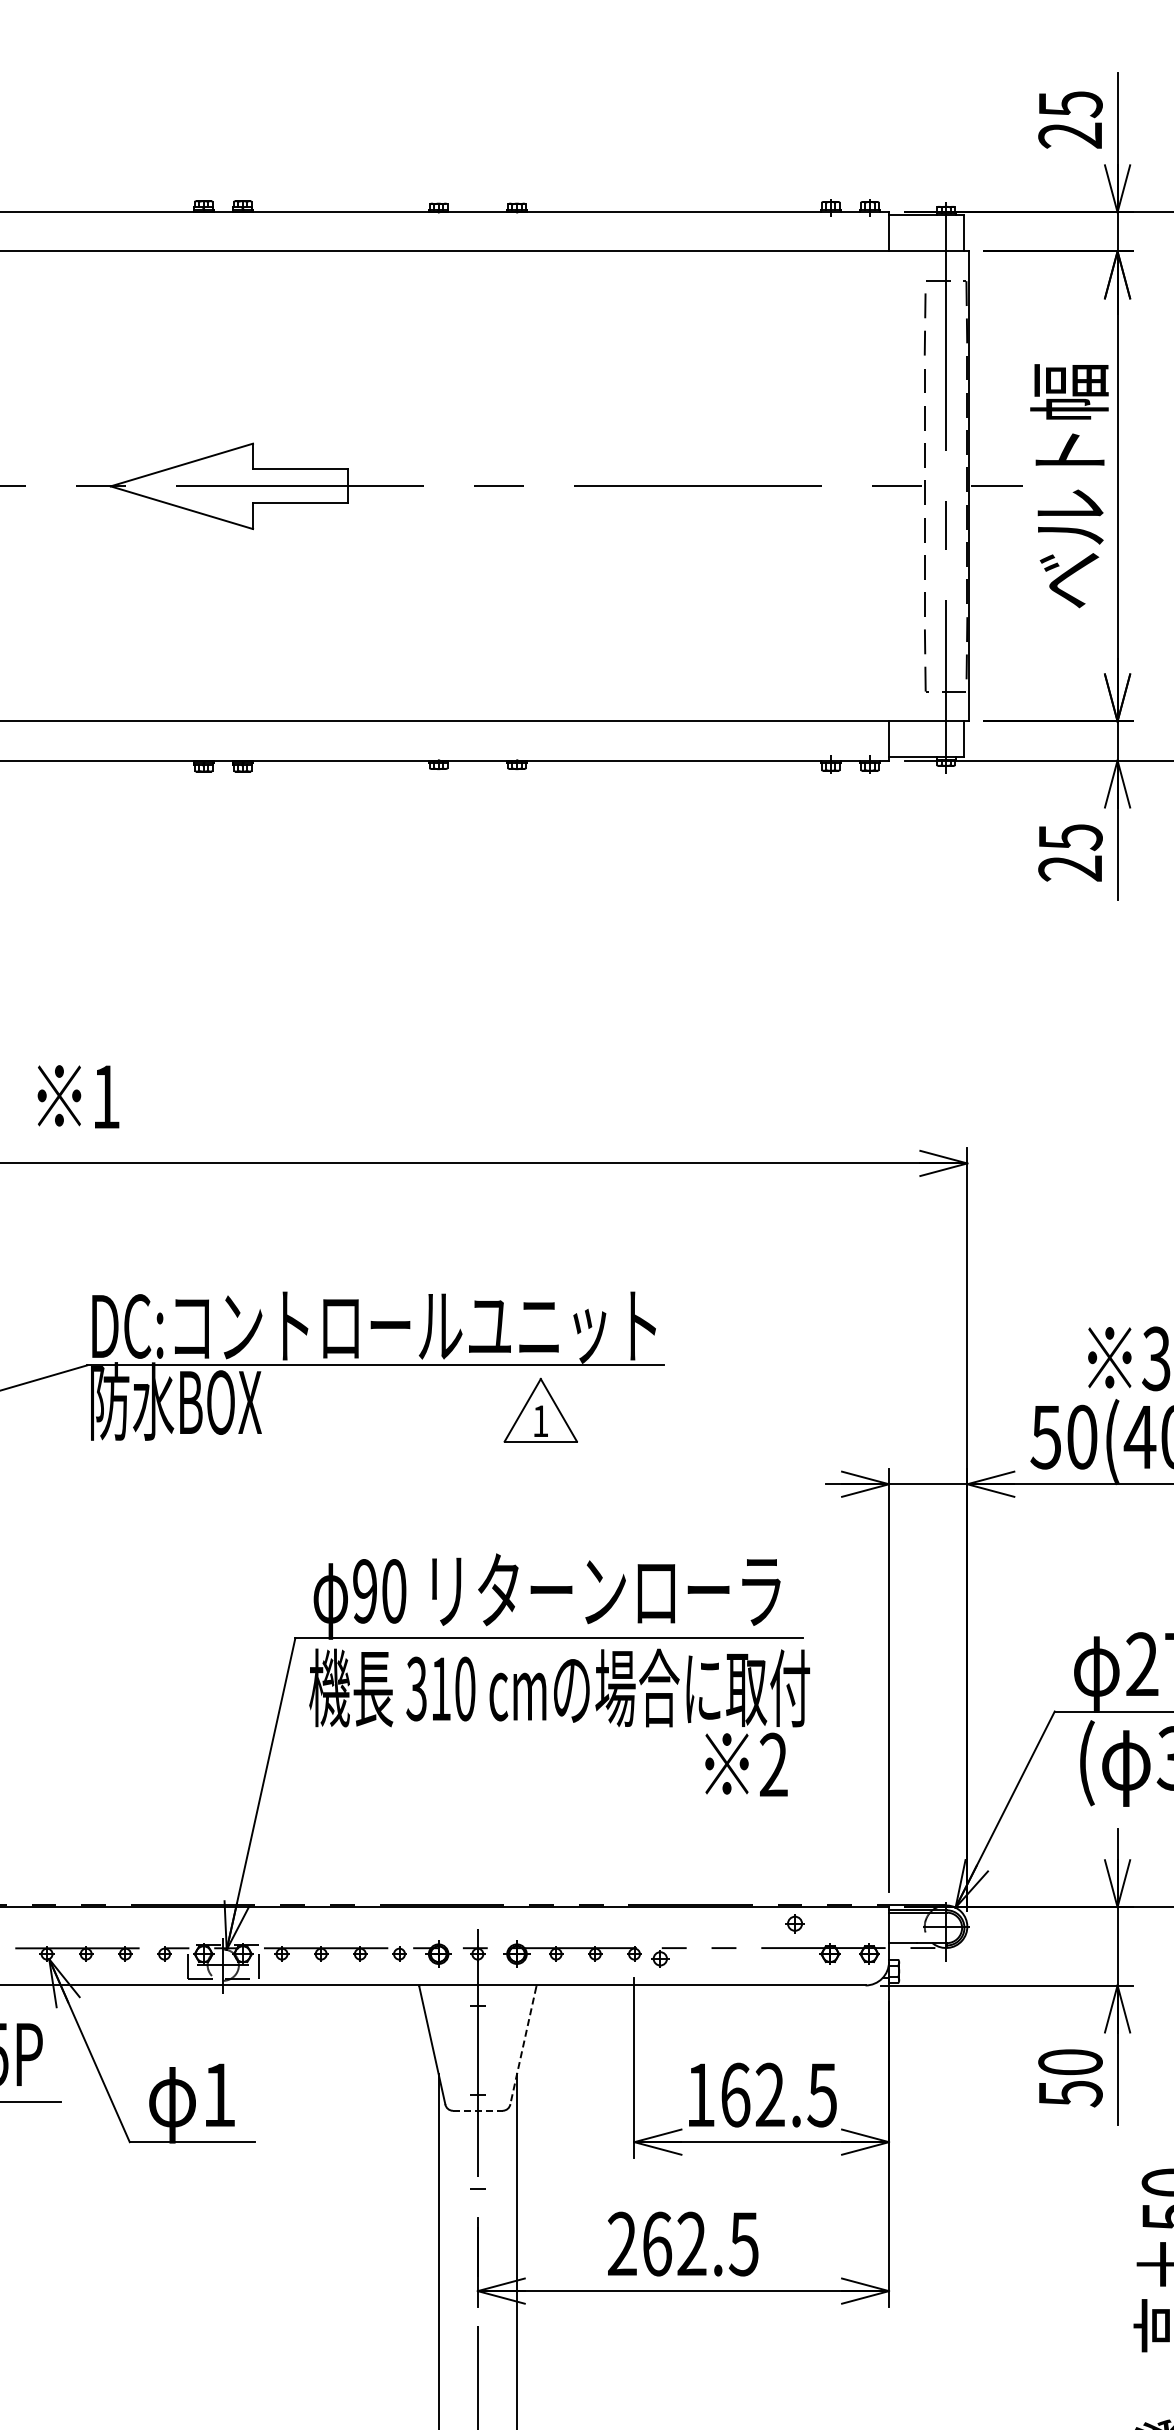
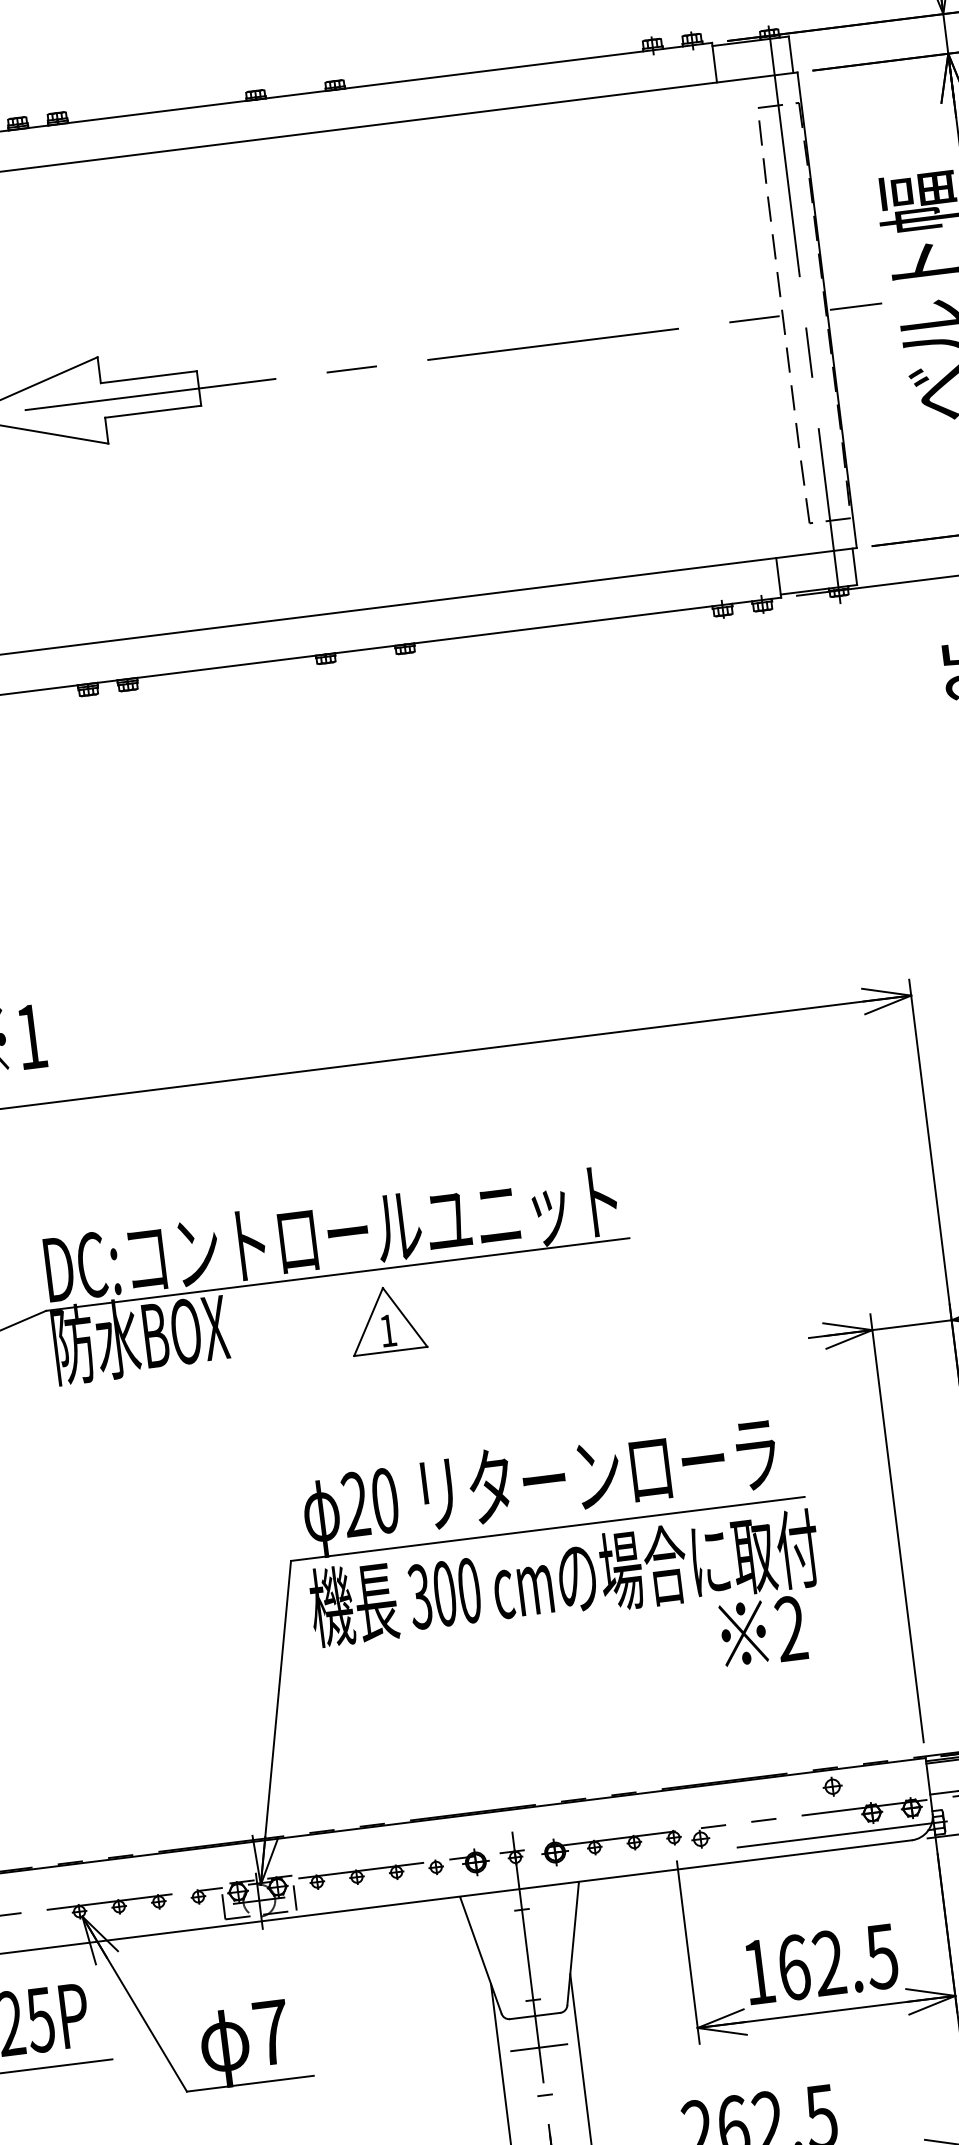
part: (540, 1409) -> (386, 1318), moved
text: (365, 1591) -> (356, 1504), 90 -> 20
text: (441, 1688) -> (445, 1593), 310 -> 300
line: (798, 1971) -> (842, 1834), added
line: (523, 2045) -> (573, 1944), dashed -> solid
text: (219, 2094) -> (271, 2032), 1 -> 7
line: (477, 2110) -> (534, 2015), dashed -> solid
line: (477, 2142) -> (538, 2048), added

